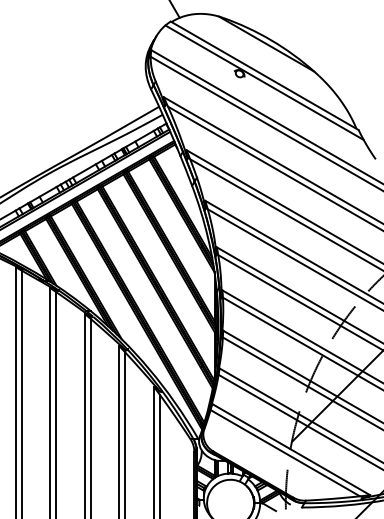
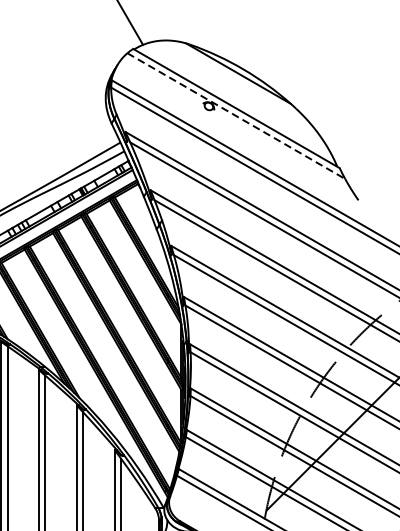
line: (265, 82) -> (237, 115), solid -> dashed

